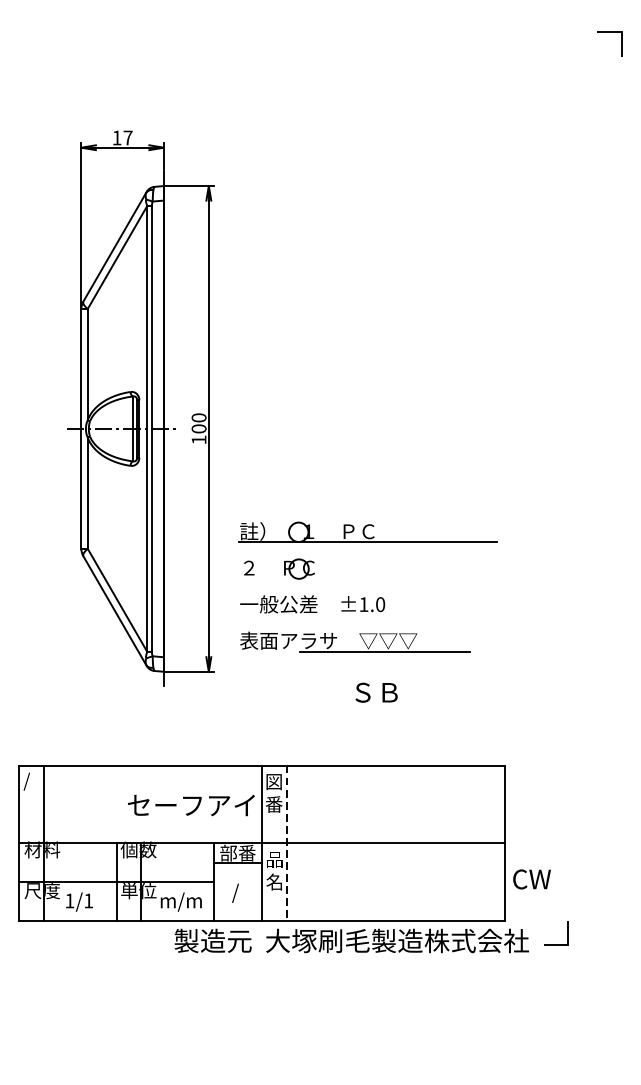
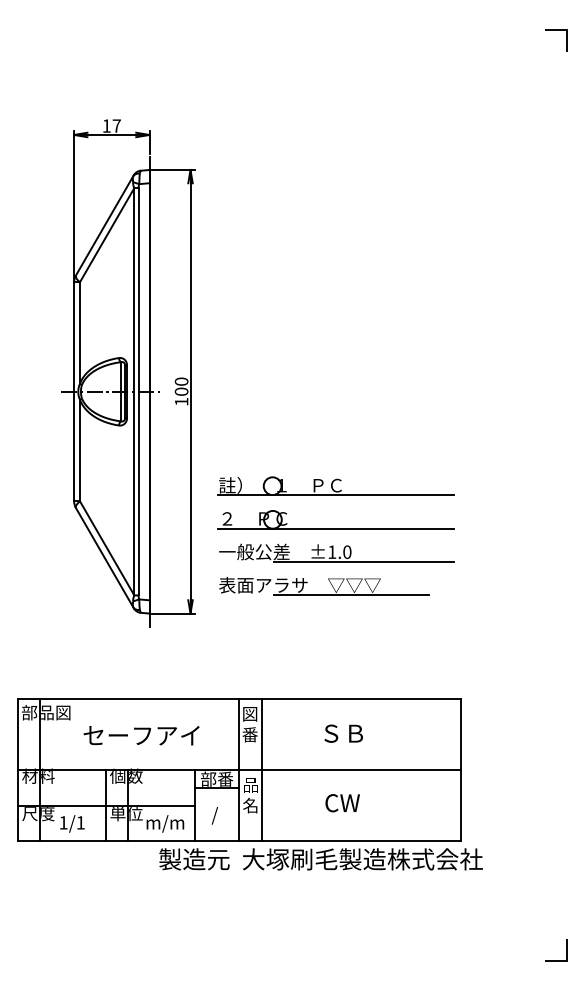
line: (367, 578) -> (335, 528), added
line: (398, 614) -> (363, 561), added
text: (376, 692) -> (343, 733), moved
text: (50, 781) -> (45, 713), / -> 部品図
text: (191, 805) -> (141, 735), moved
line: (286, 843) -> (261, 770), dashed -> solid
text: (531, 879) -> (342, 803), moved
line: (566, 933) -> (566, 950), moved

